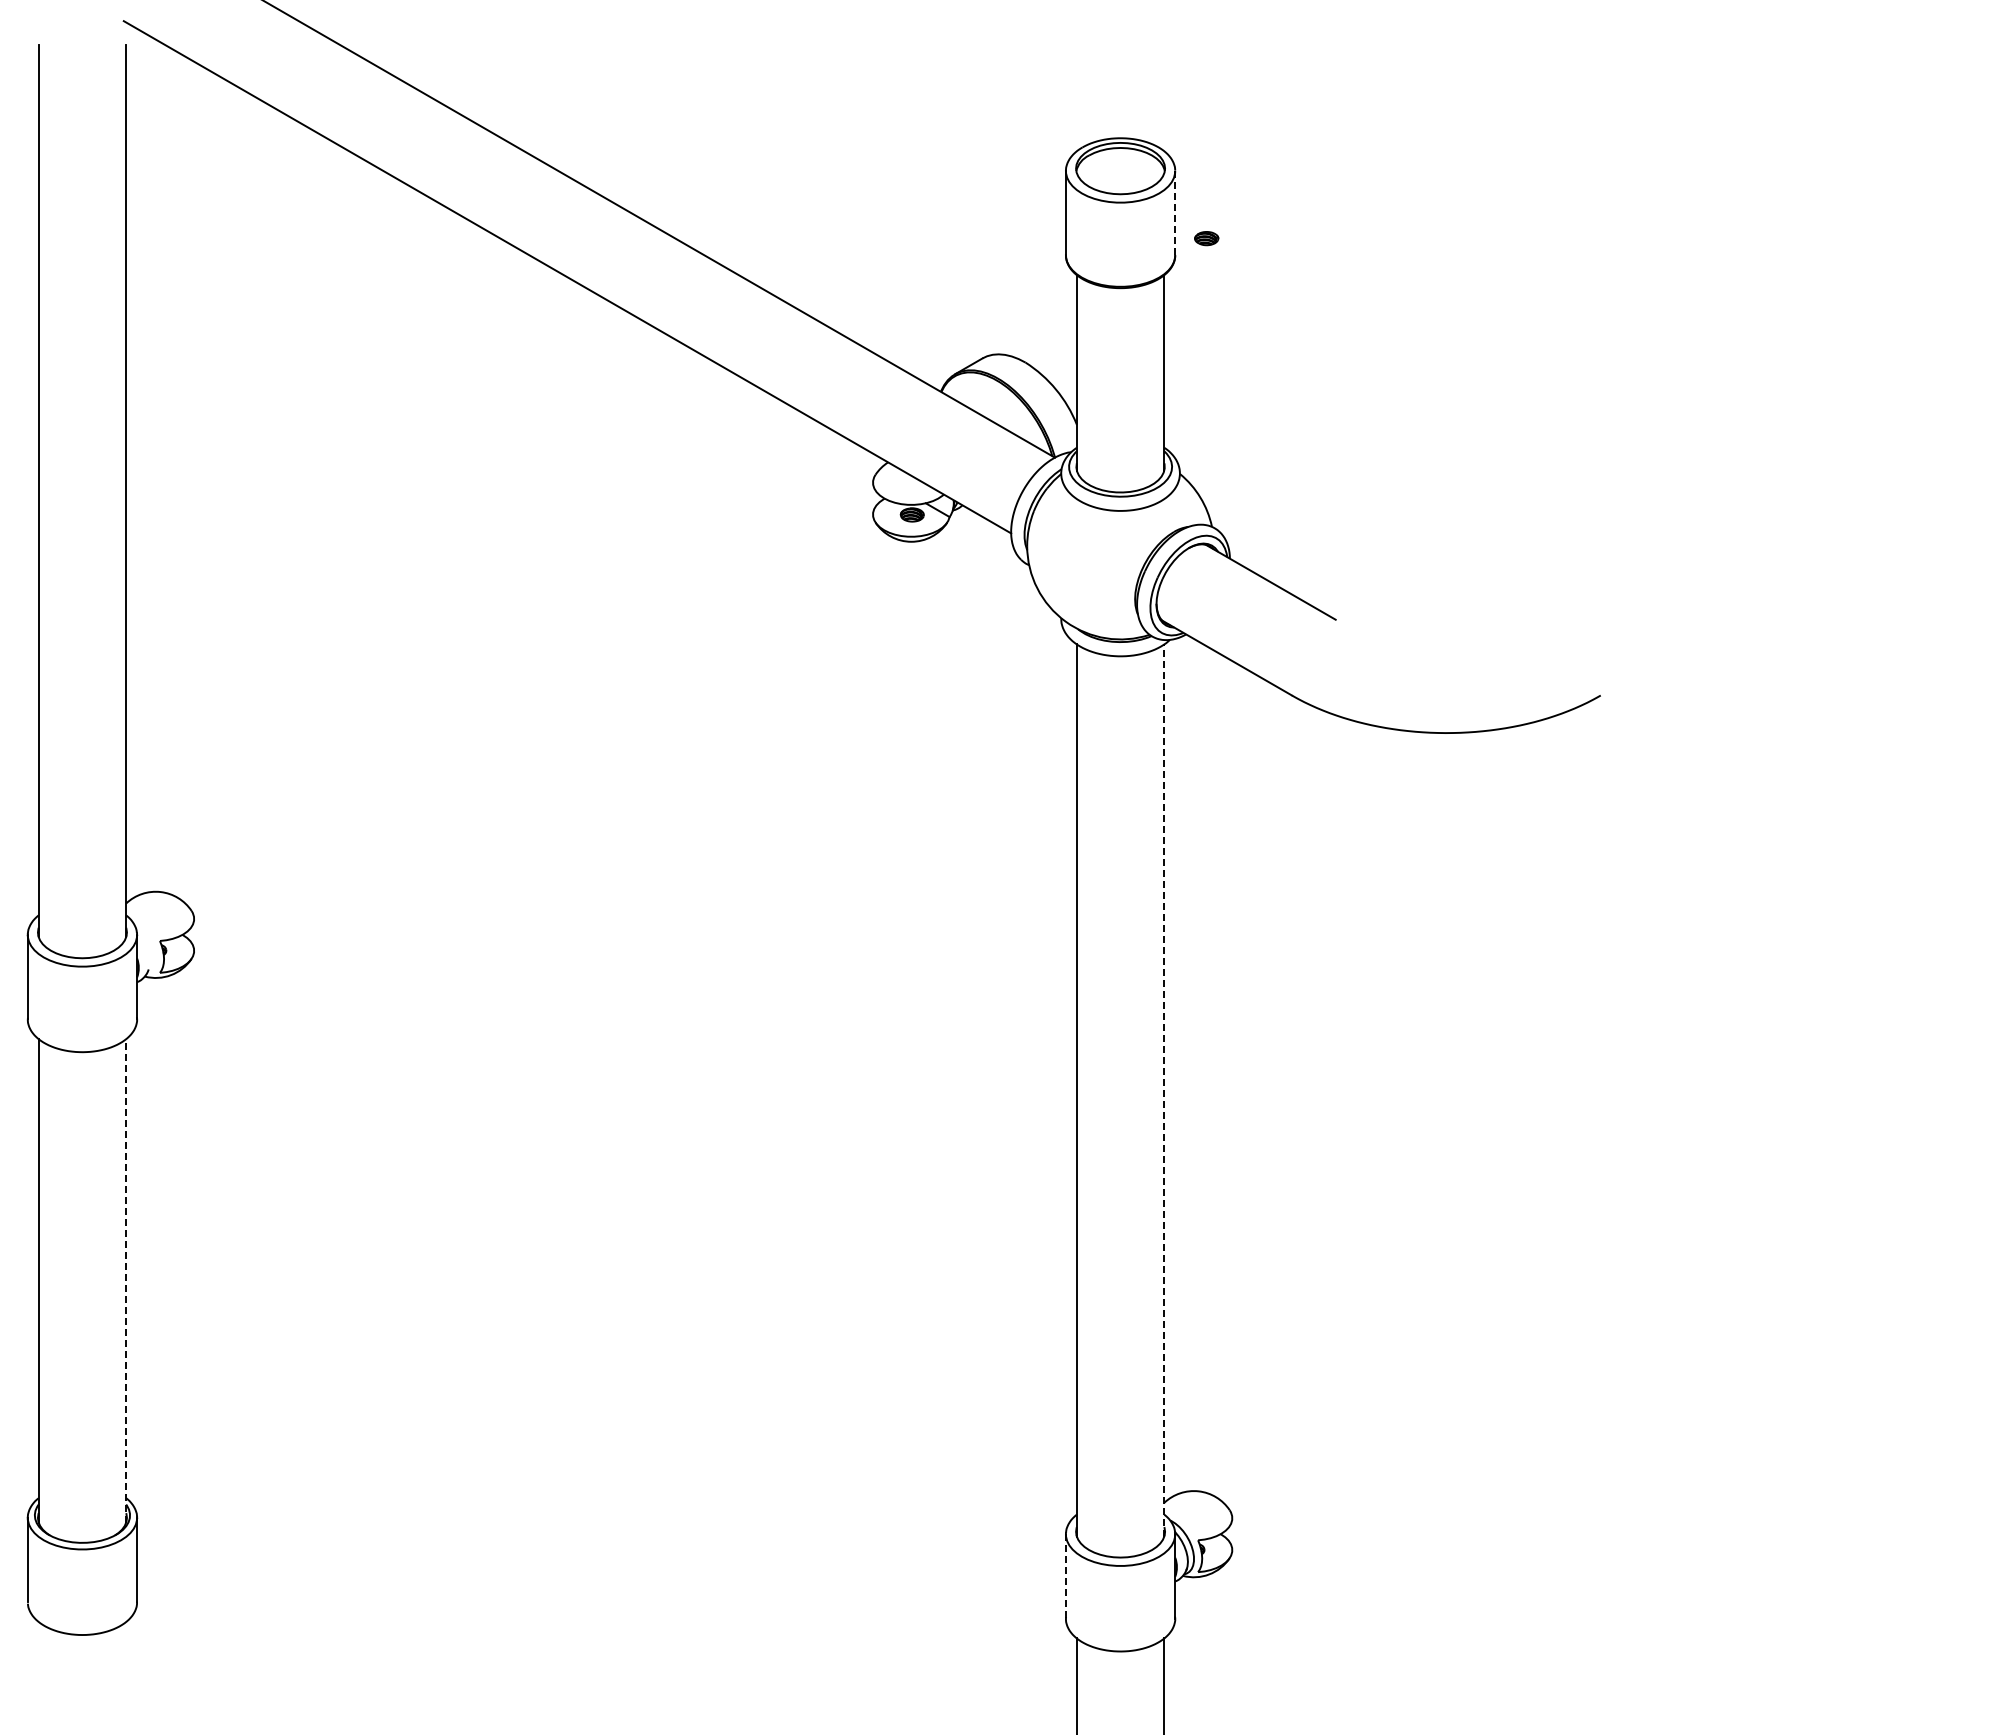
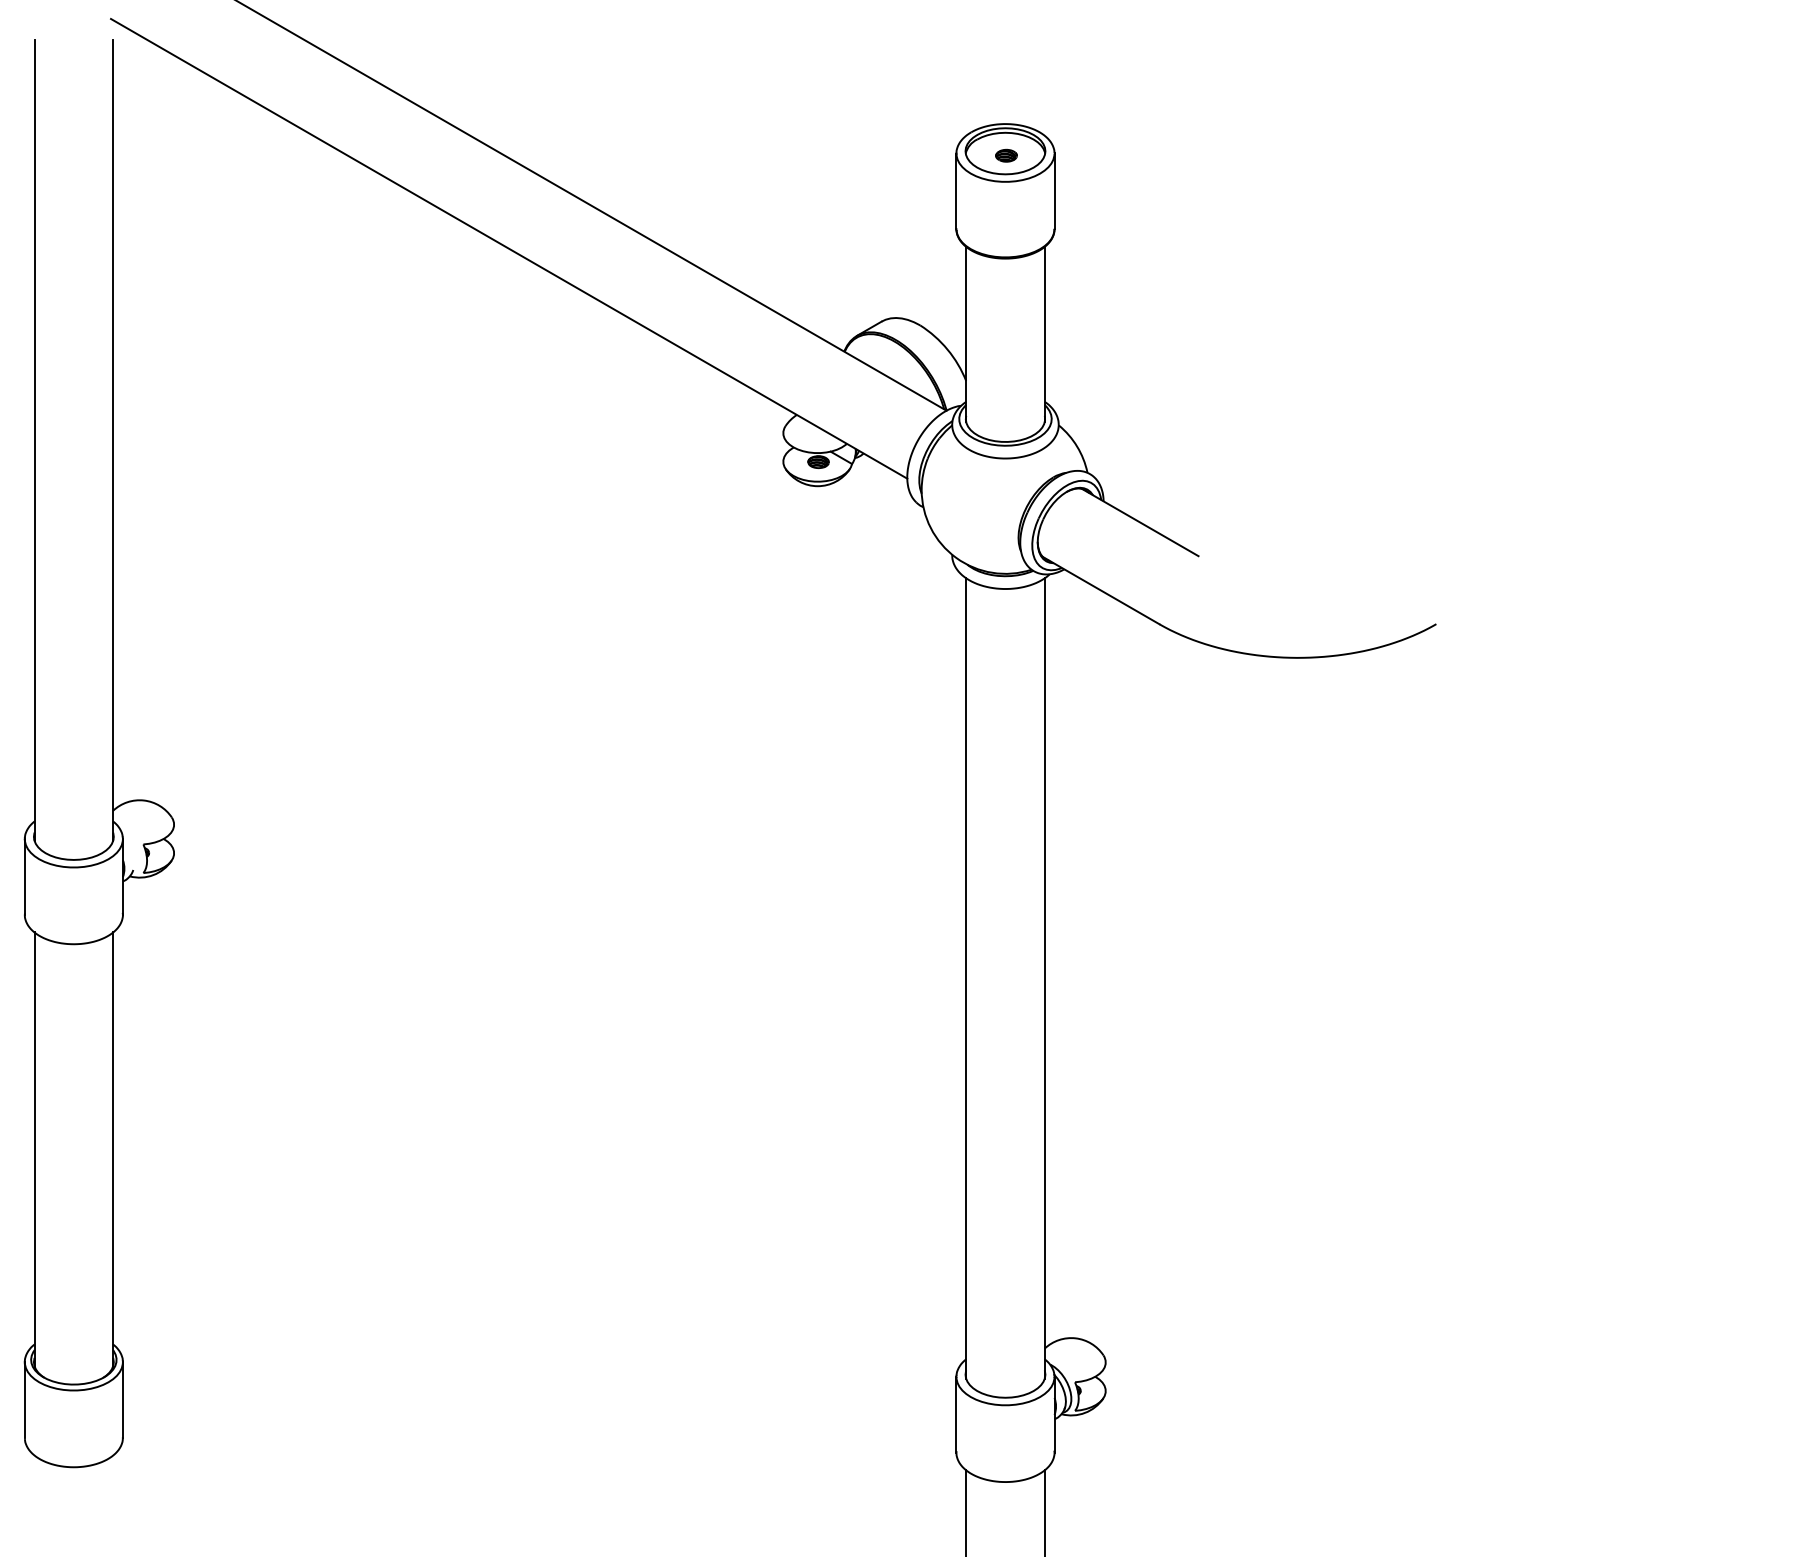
line: (1175, 212) -> (1054, 190), dashed -> solid
part: (1206, 238) -> (1006, 155), moved
line: (1164, 1090) -> (1044, 978), dashed -> solid
line: (126, 1280) -> (113, 1149), dashed -> solid
line: (1065, 1577) -> (956, 1415), dashed -> solid

